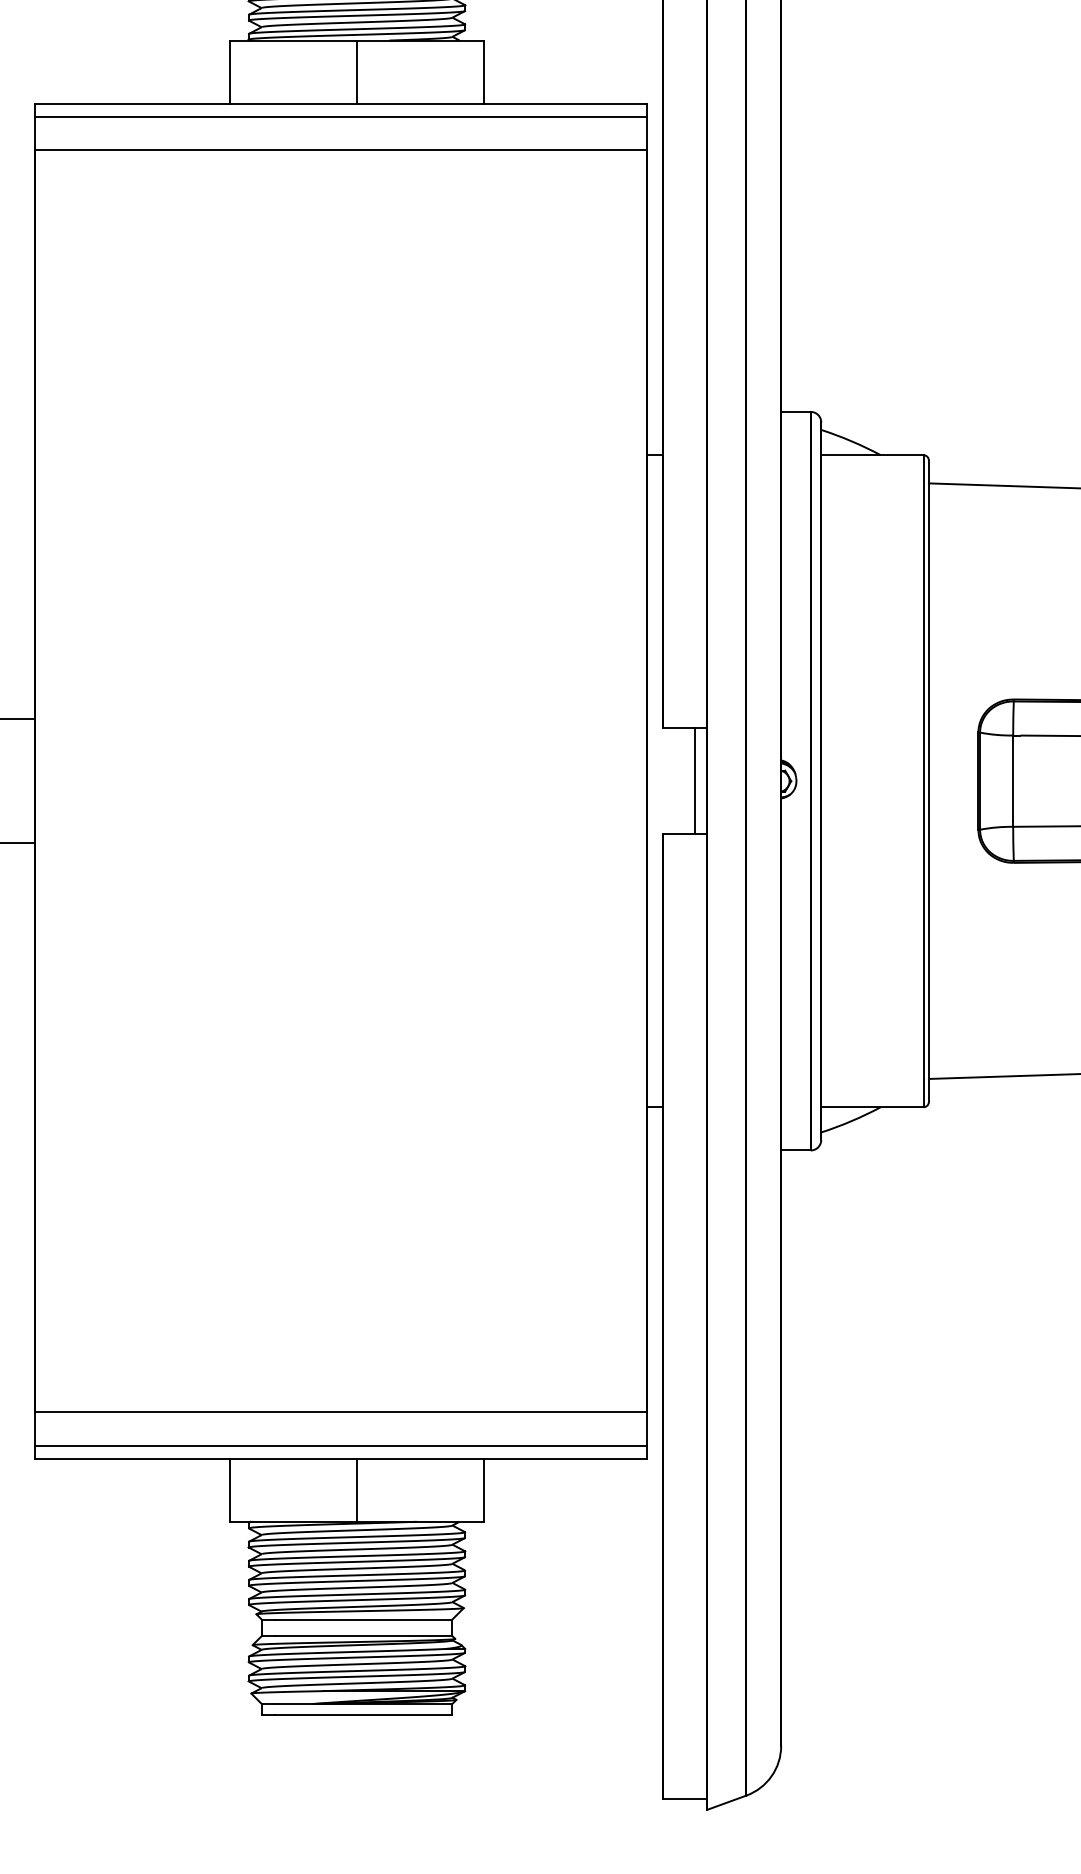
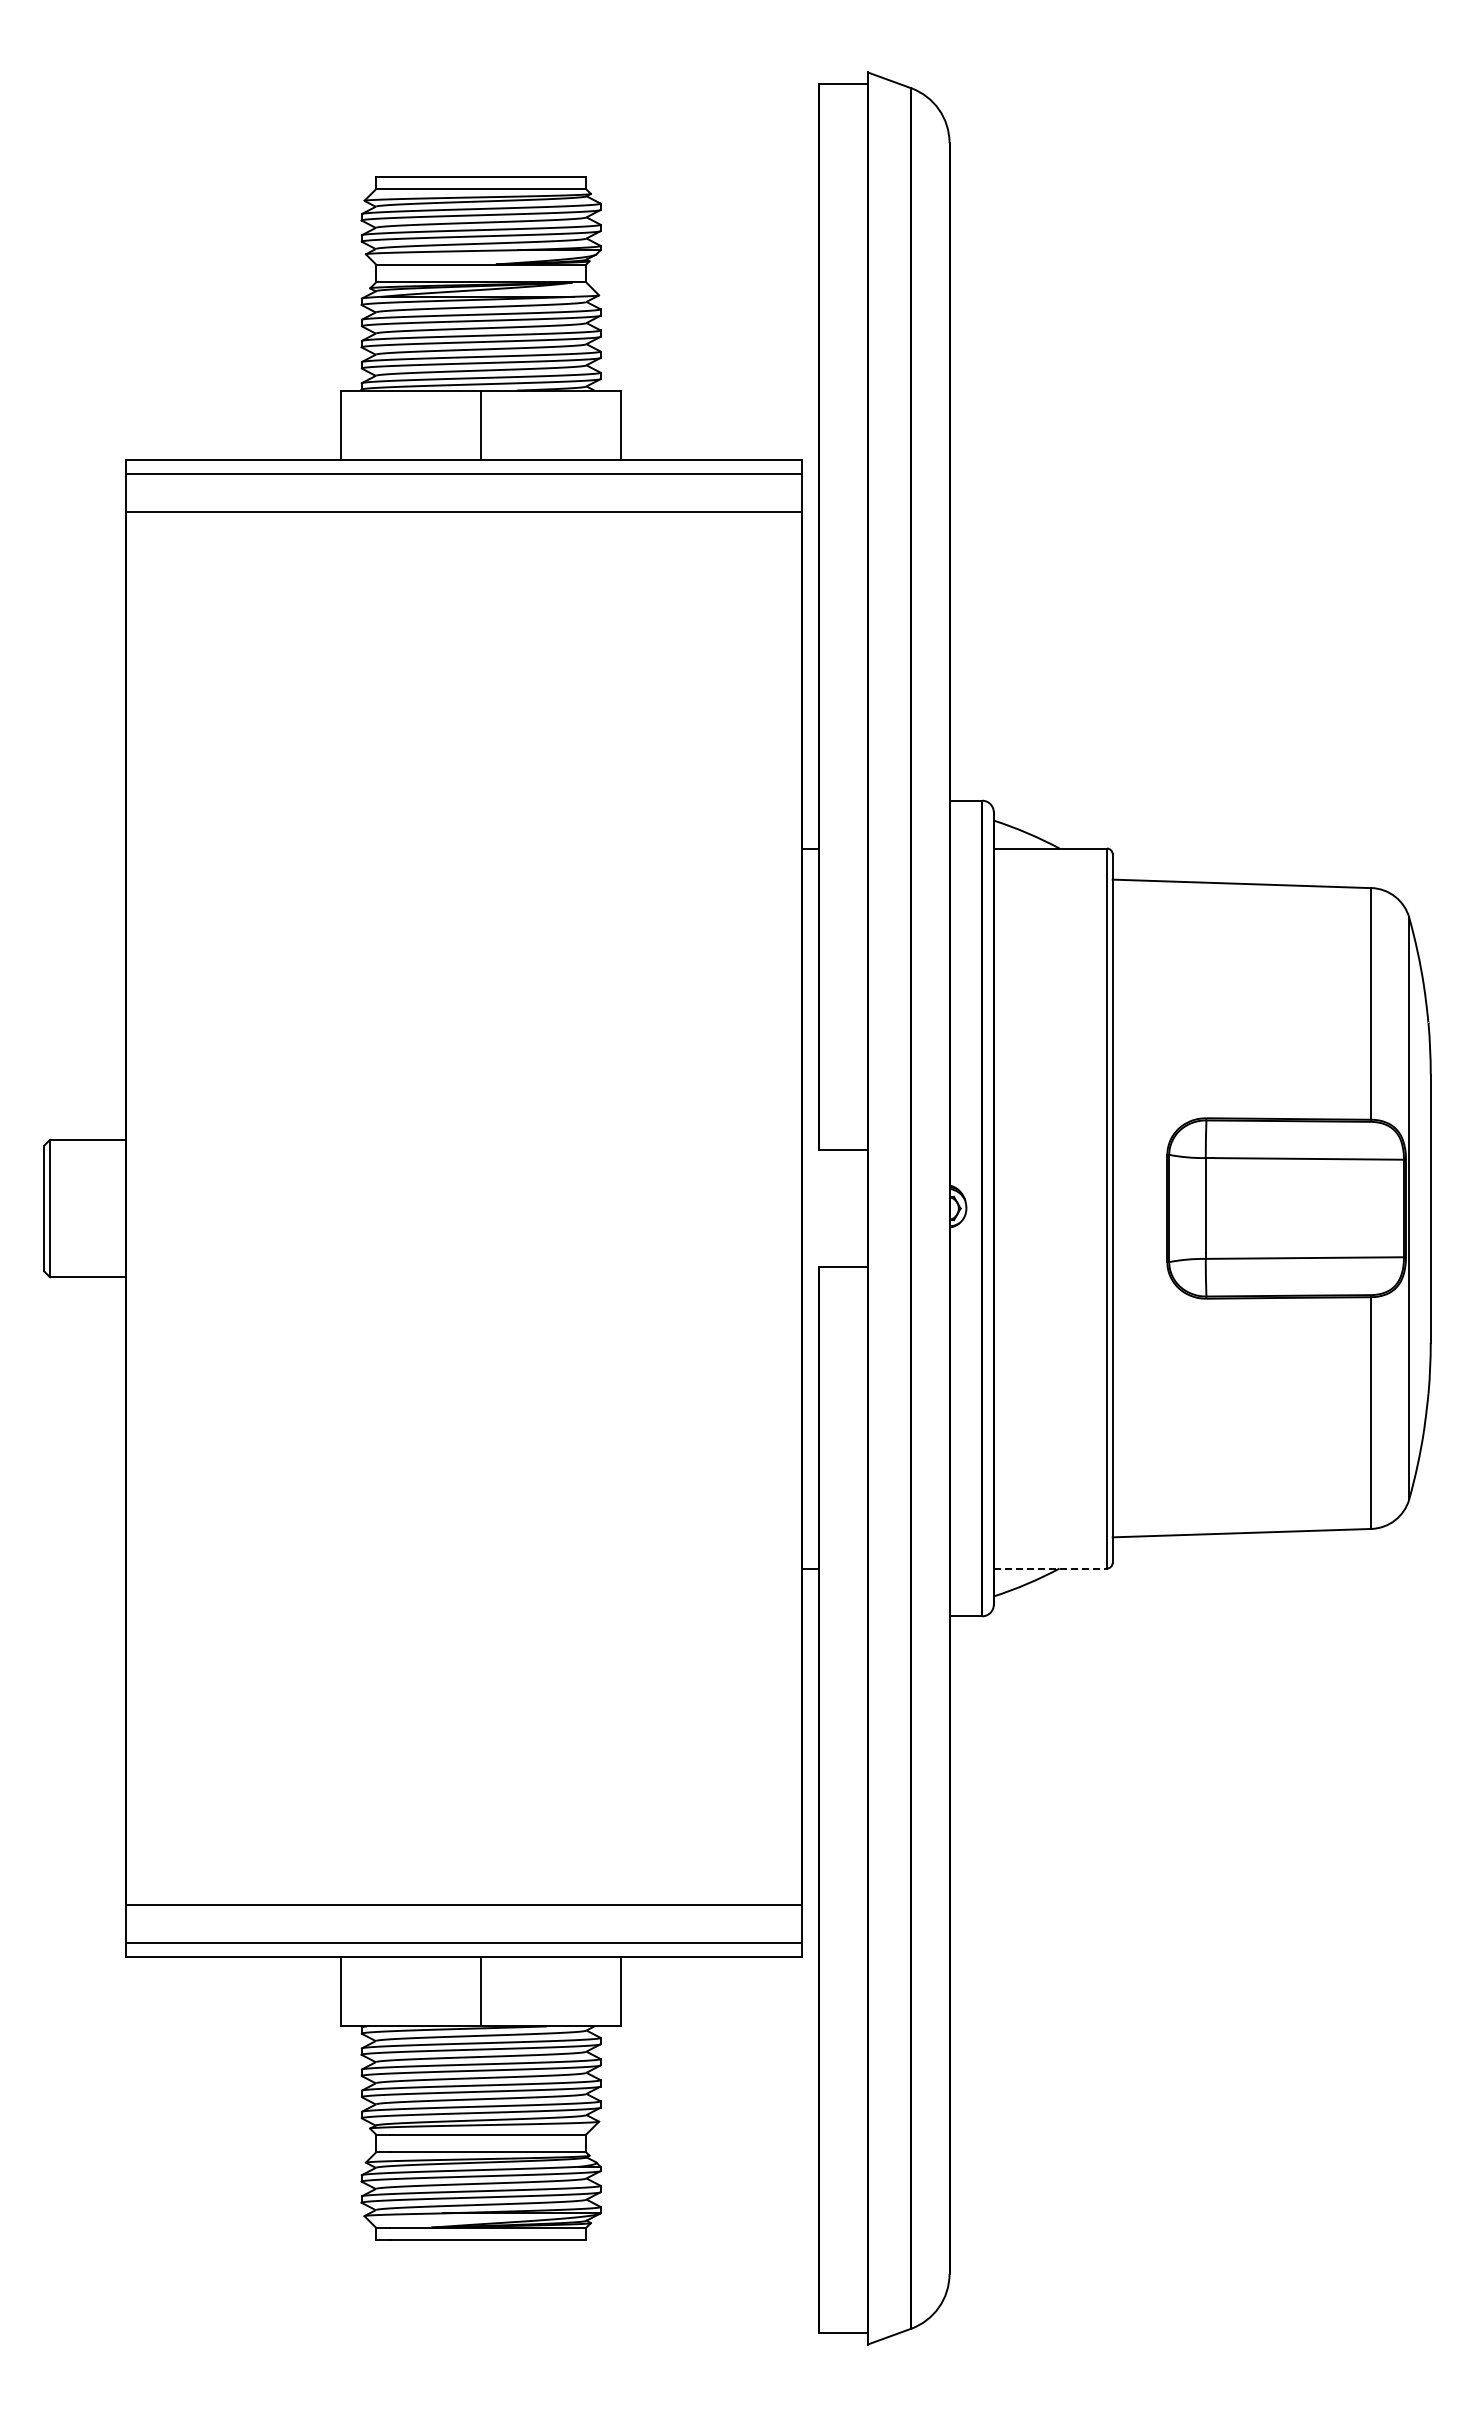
line: (695, 781) -> (854, 1208), removed
line: (872, 1107) -> (1050, 1568), solid -> dashed

